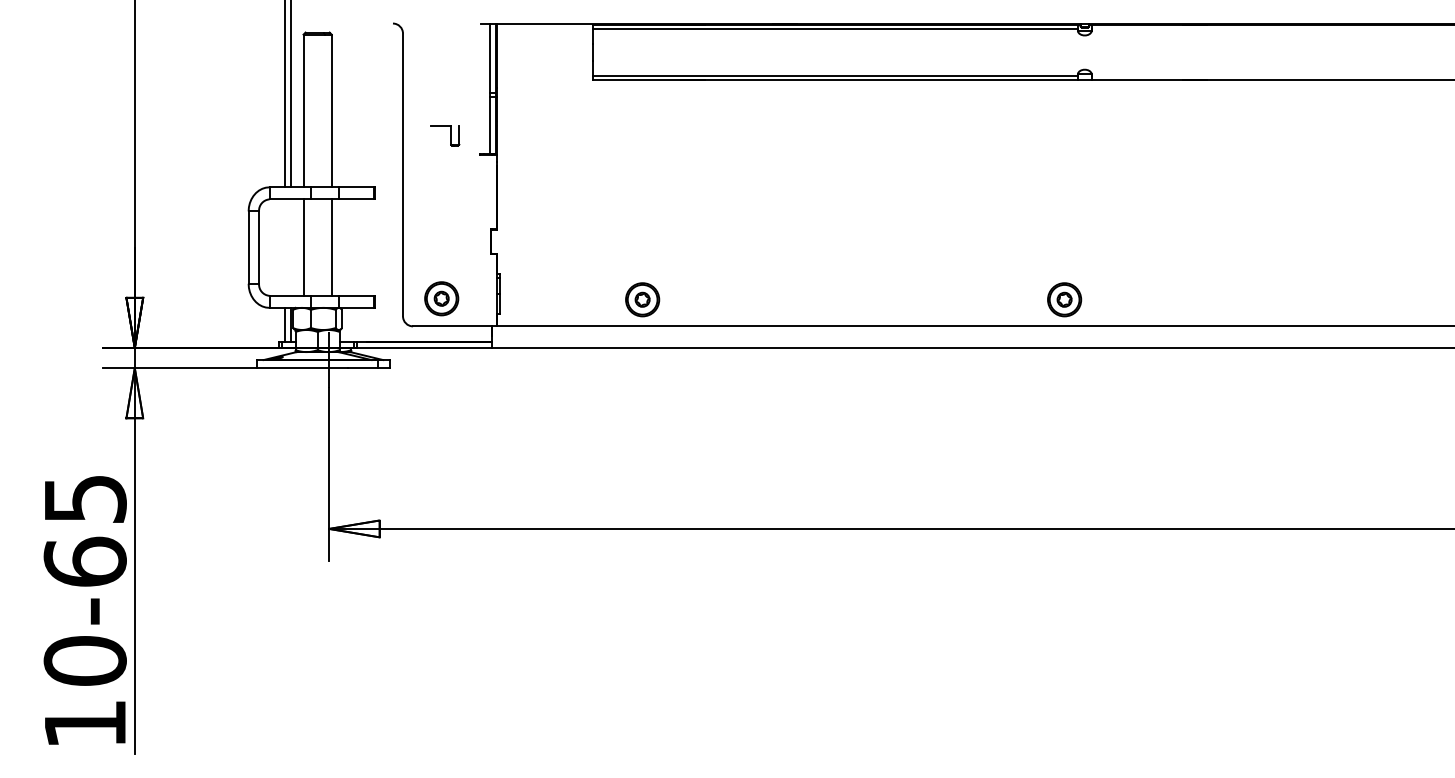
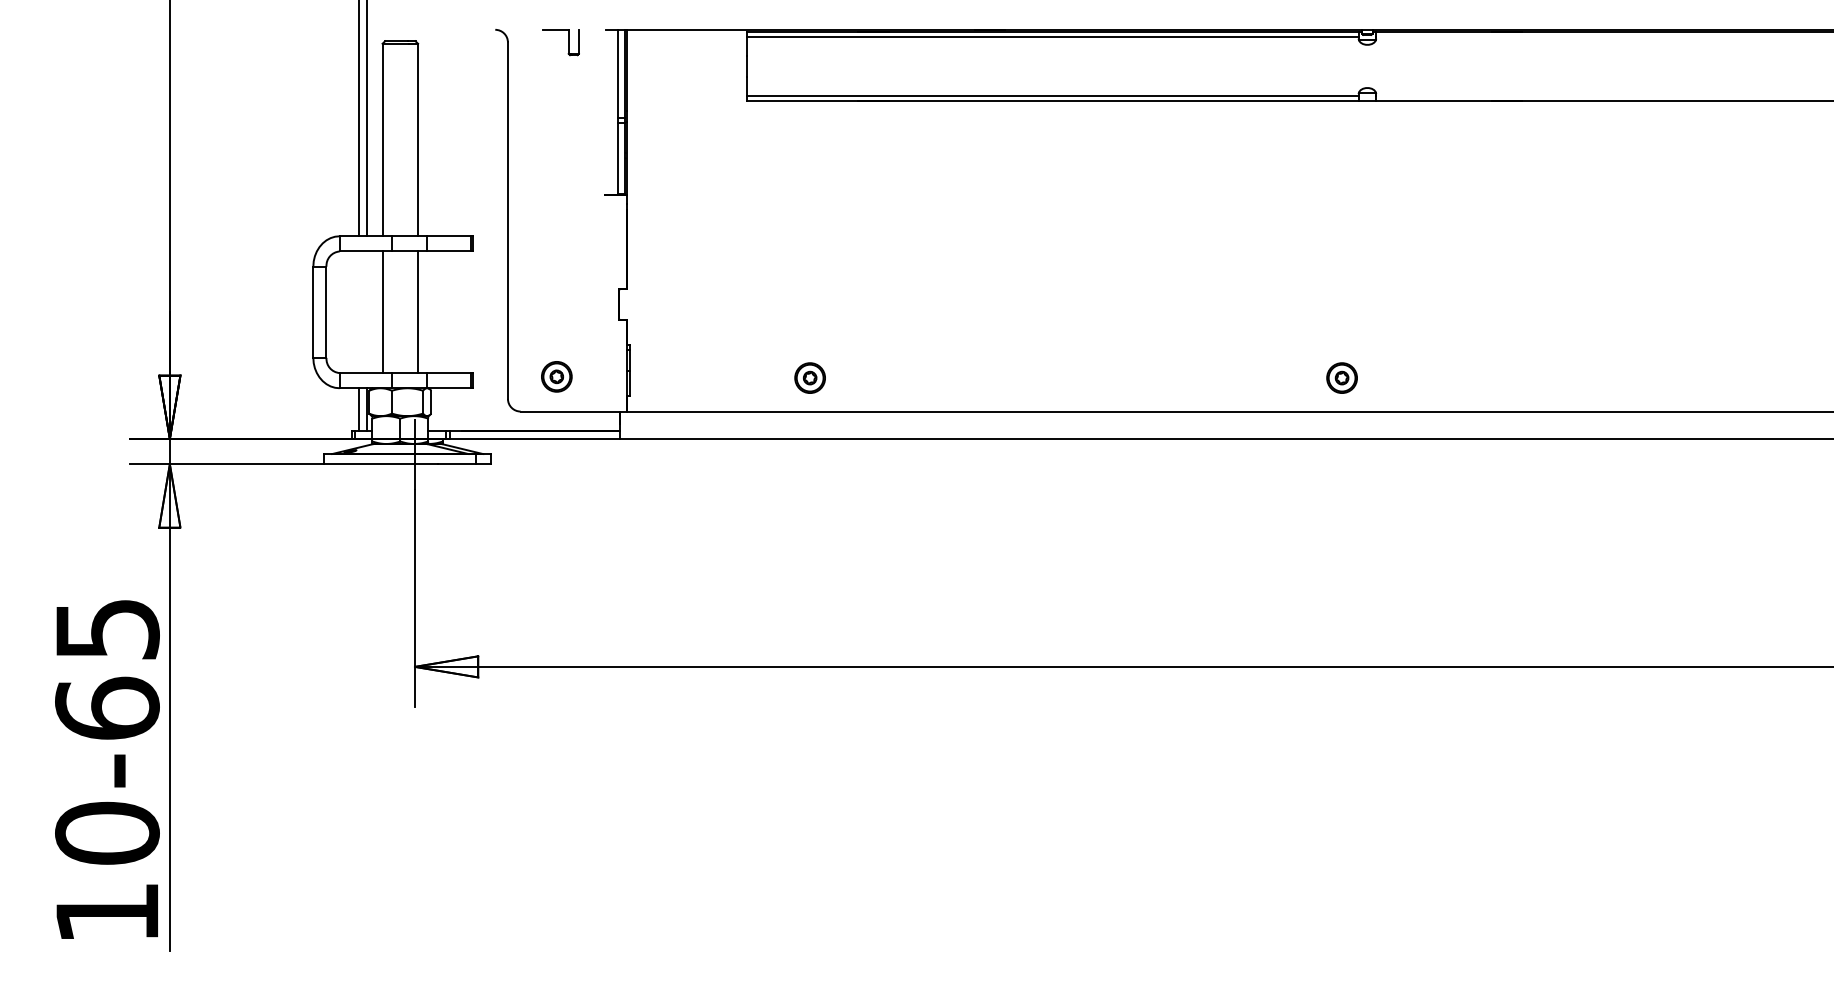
part: (445, 135) -> (561, 42), moved
part: (441, 298) -> (556, 376), size x0.71
part: (642, 299) -> (809, 377), size x0.71
part: (1064, 299) -> (1341, 377), size x0.71

